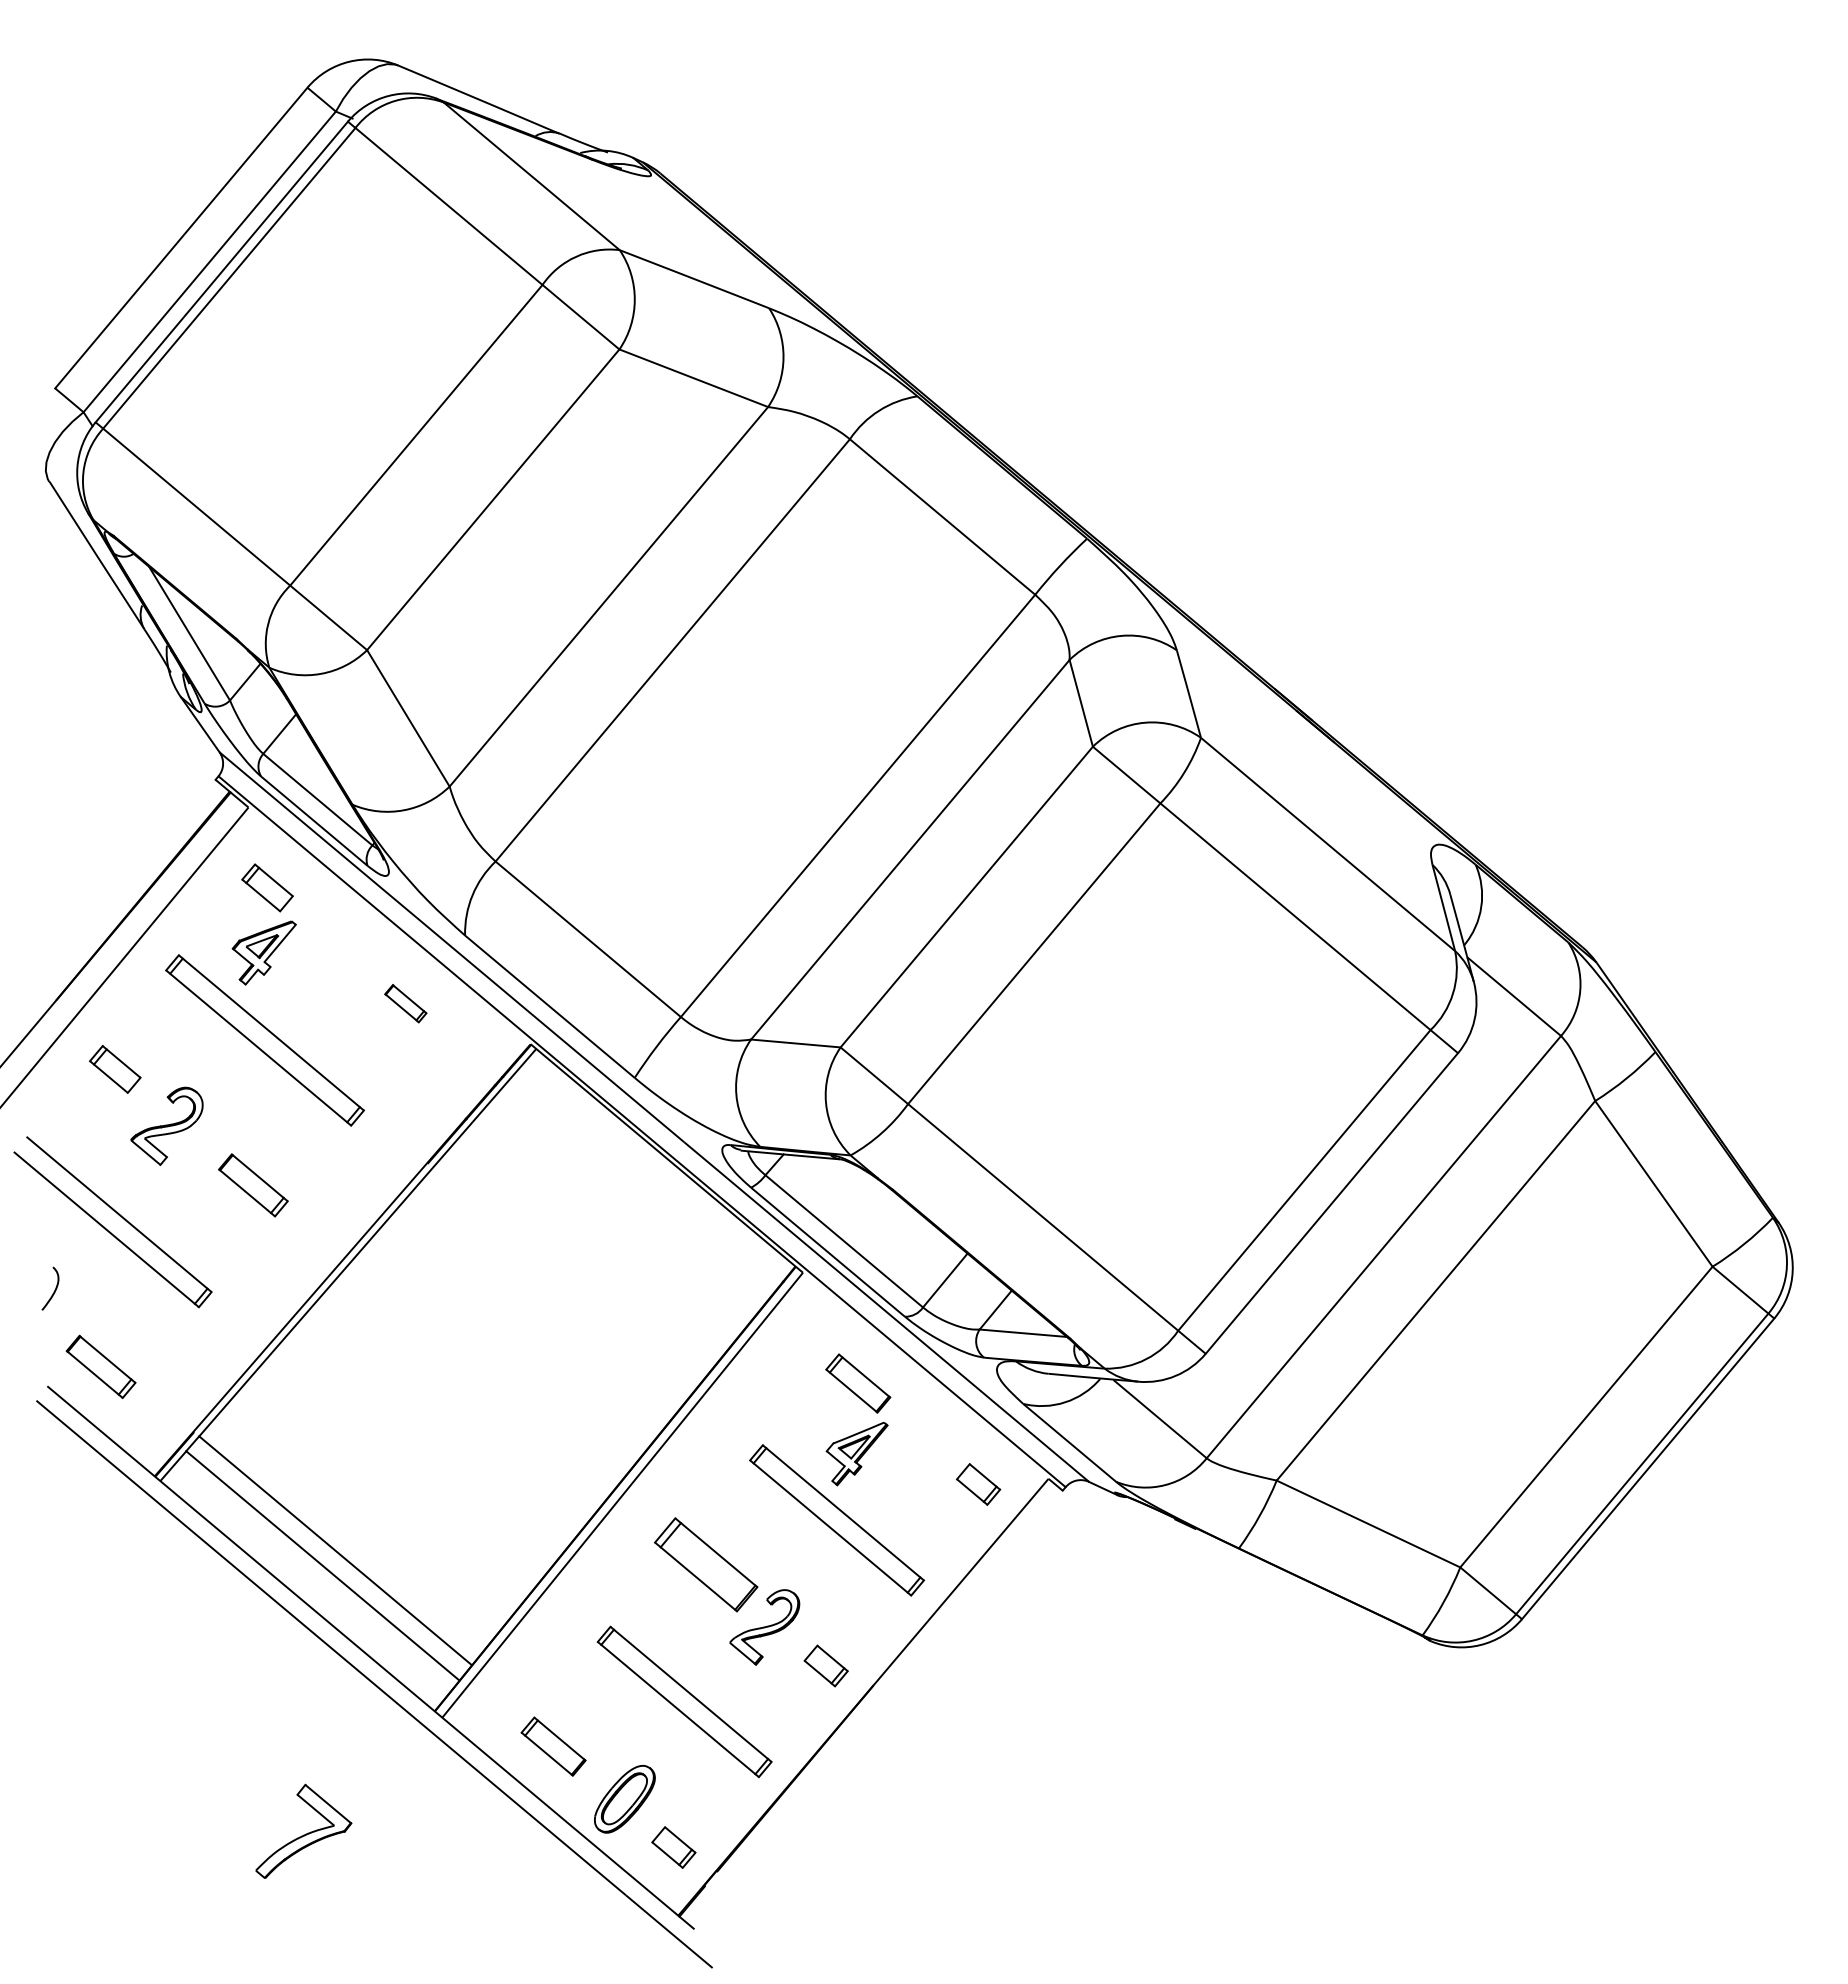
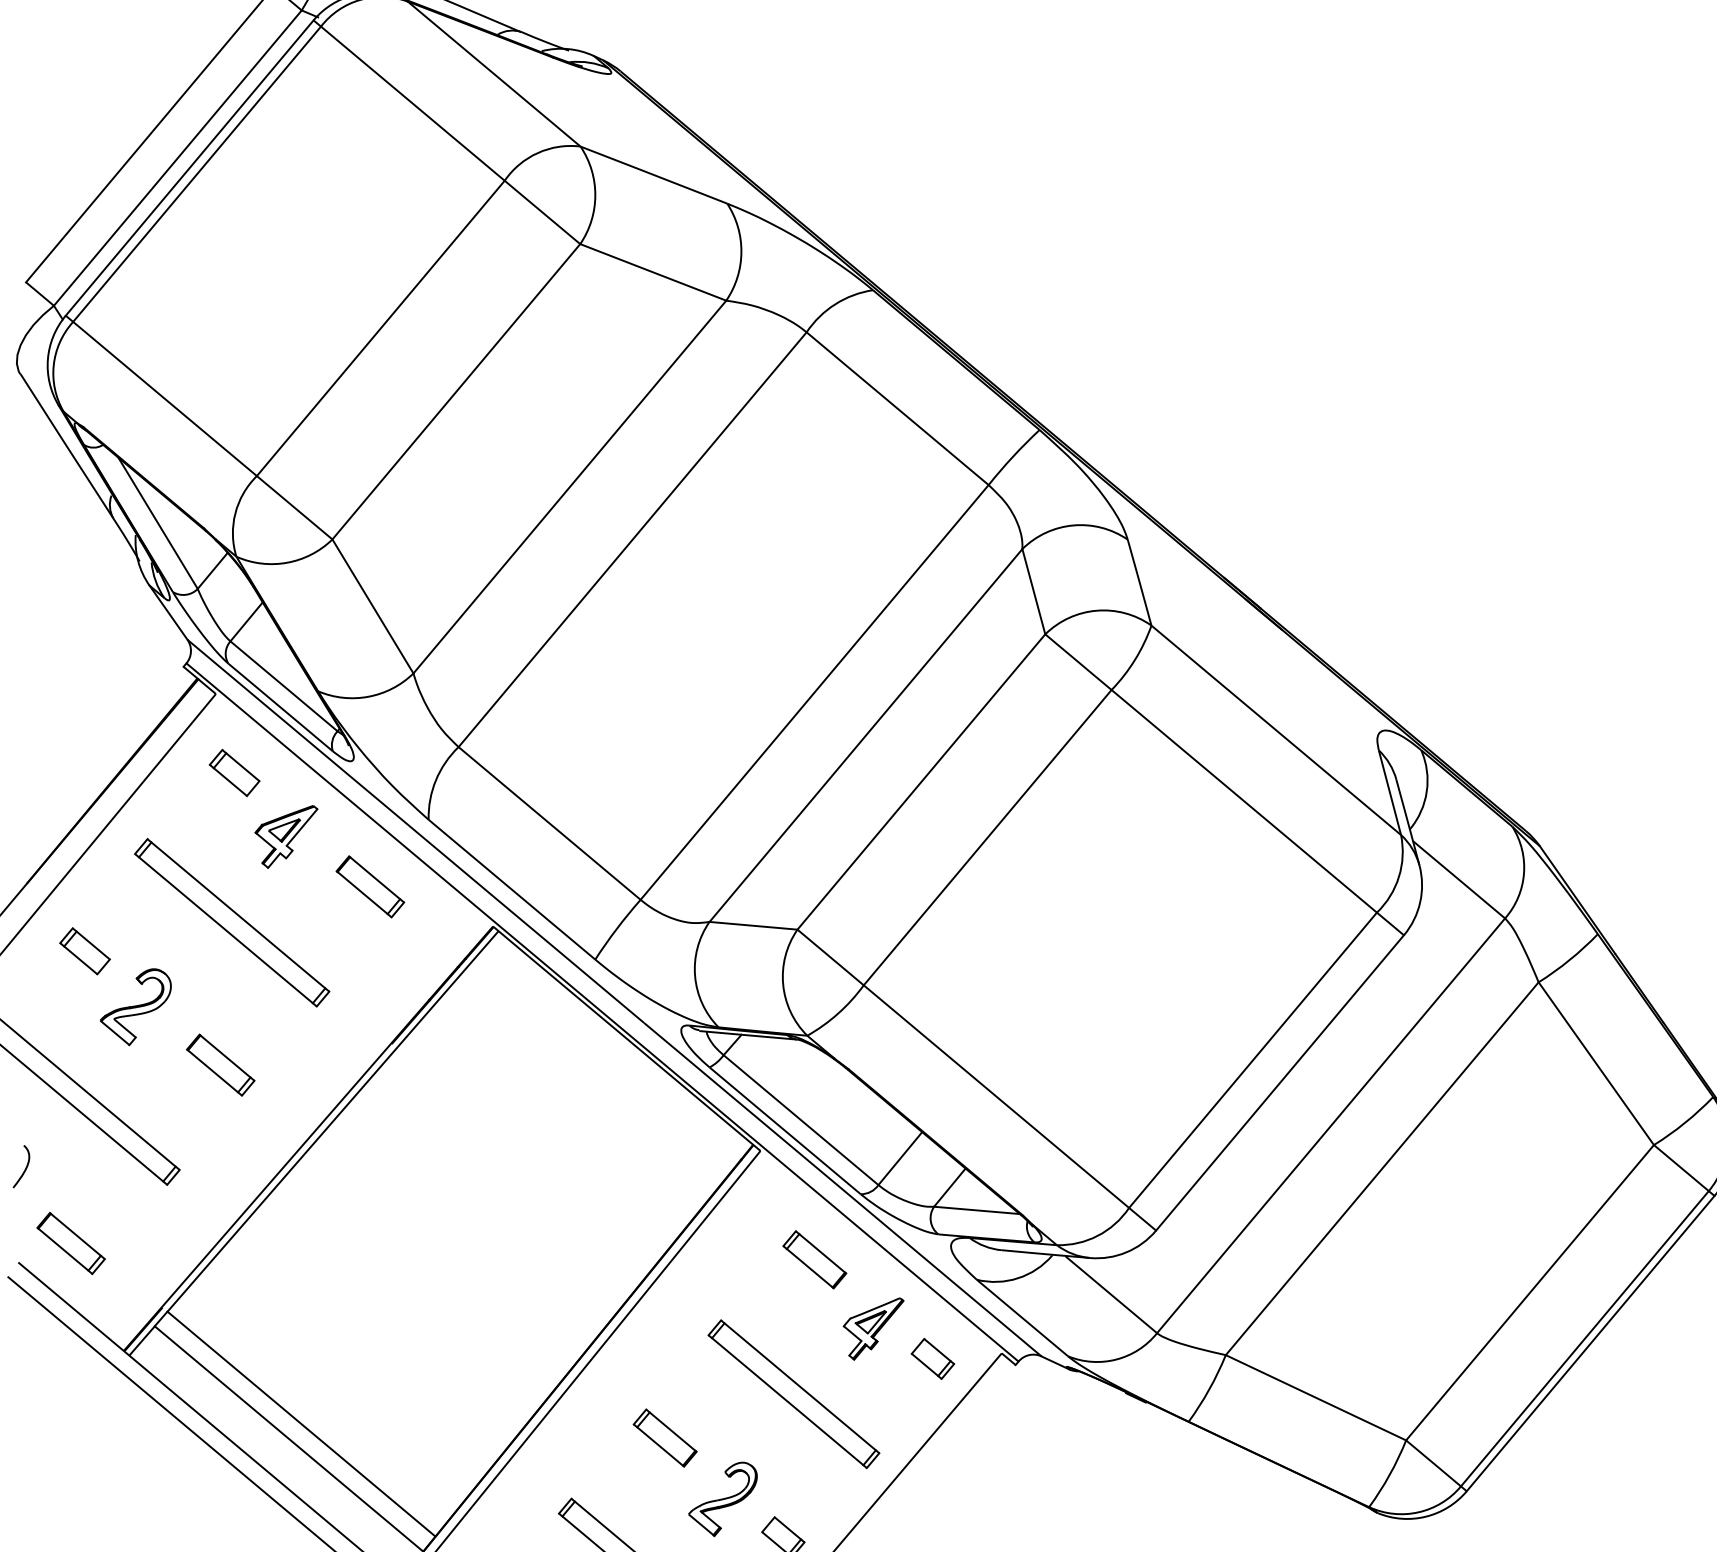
part: (263, 952) -> (285, 836), moved
part: (405, 1003) -> (370, 886), size x1.67
part: (856, 1453) -> (873, 1328), moved
part: (705, 1565) -> (664, 1438), size x0.62

